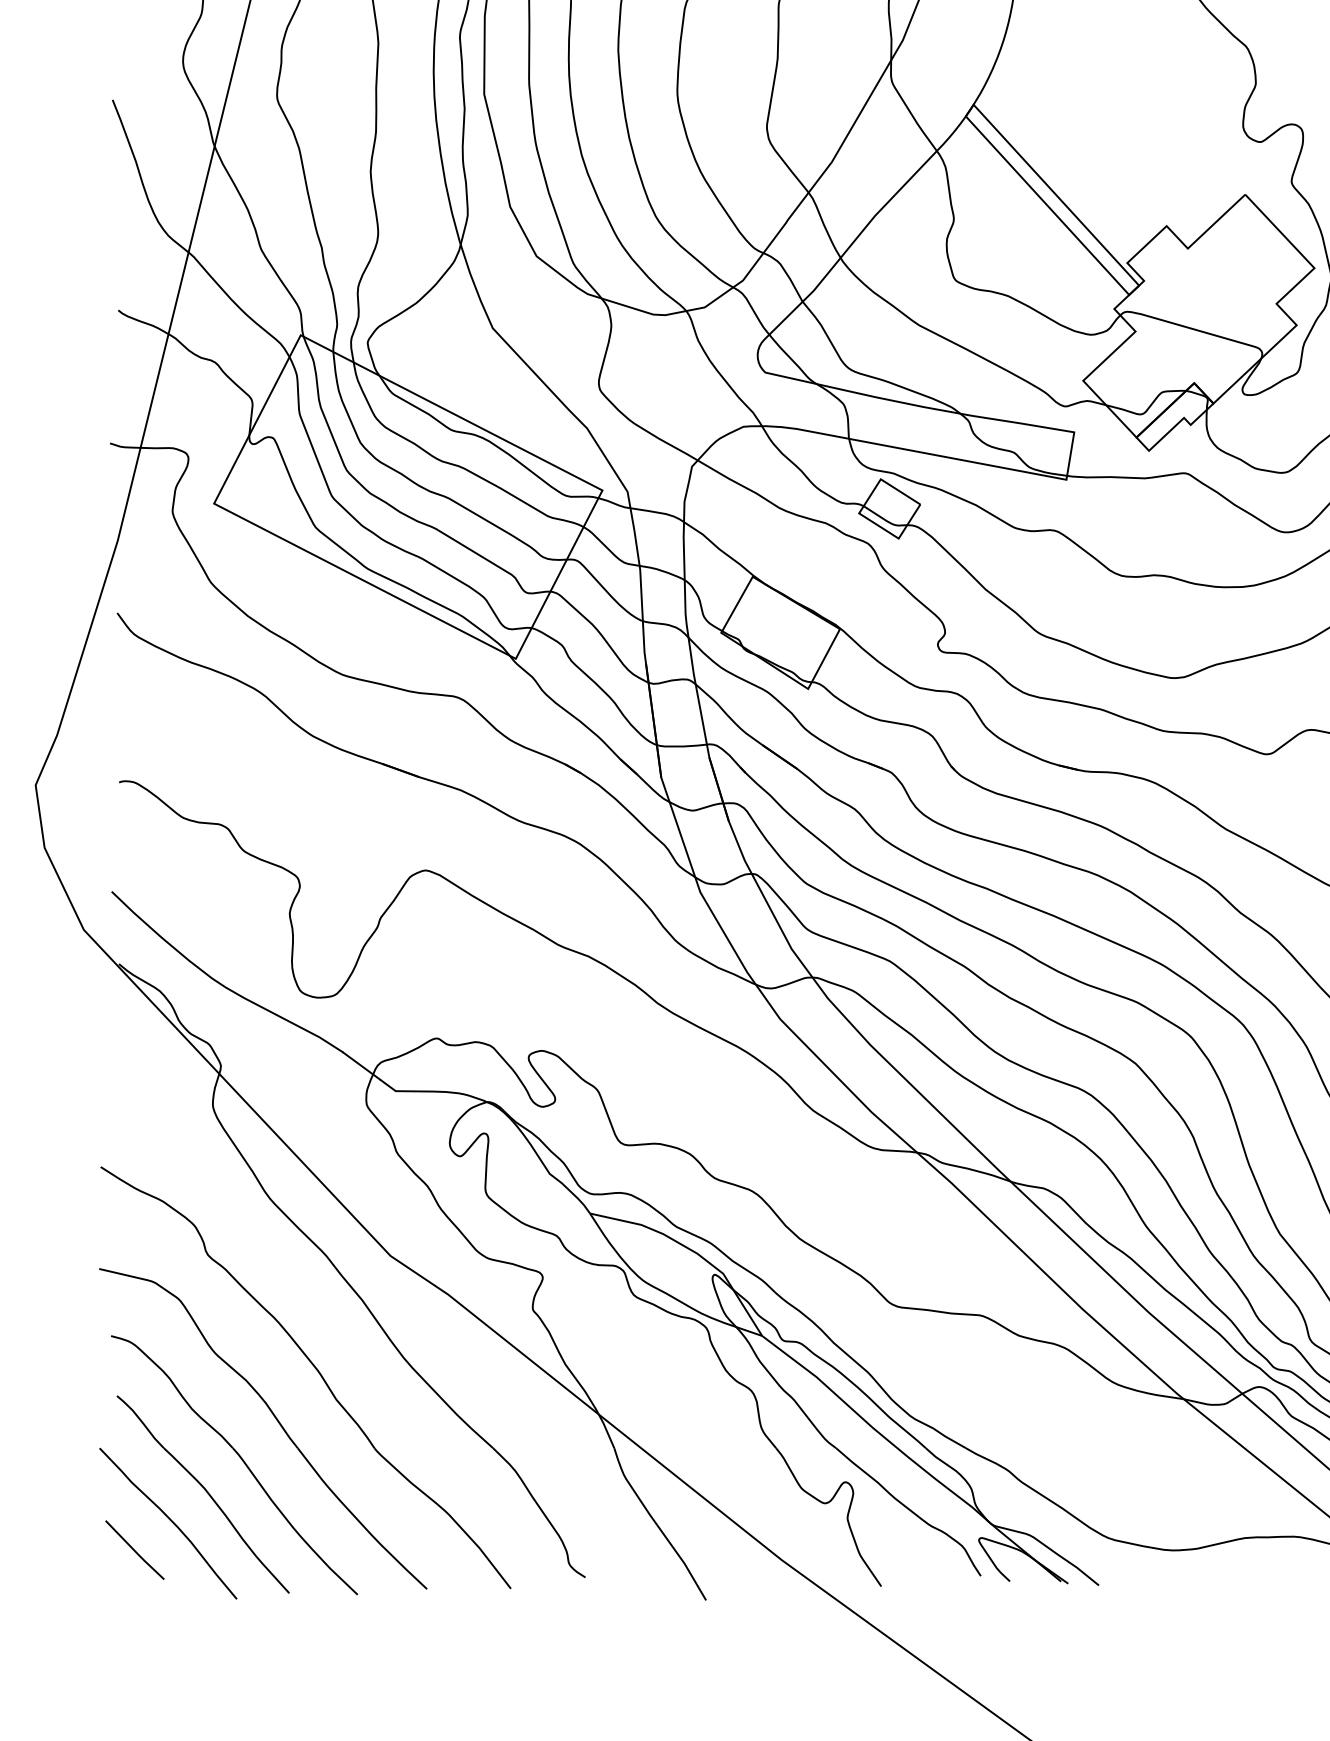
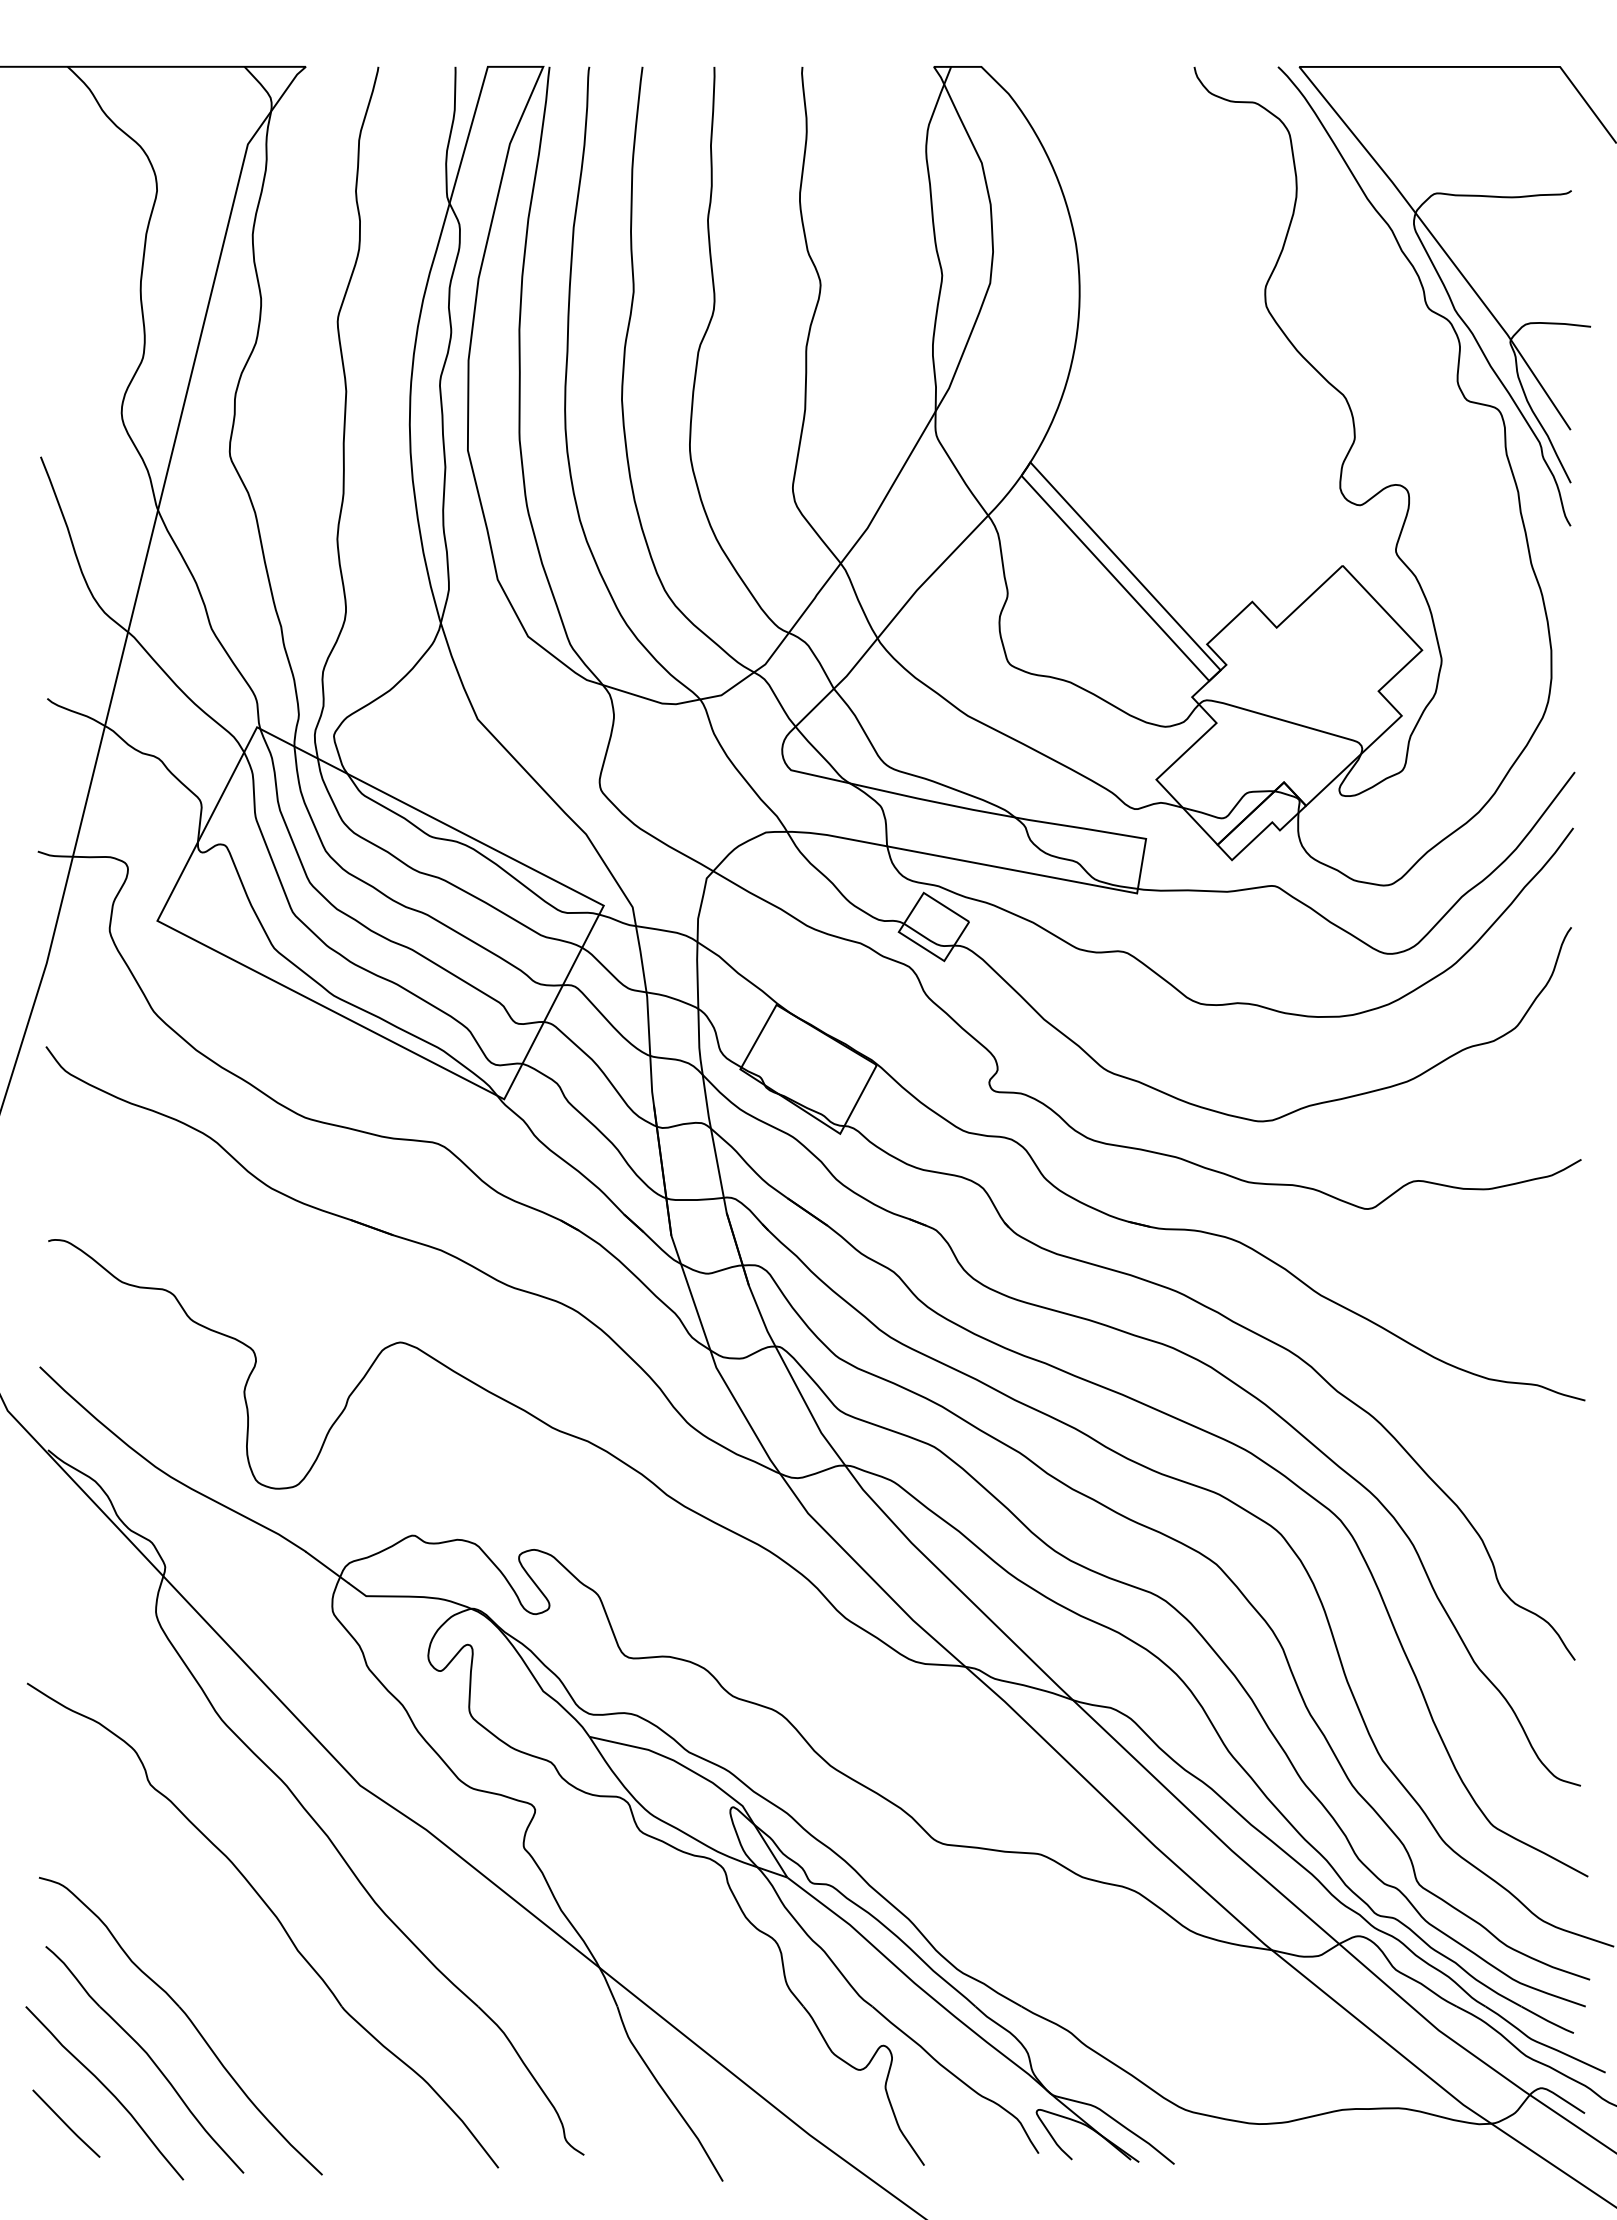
part: (275, 1418) -> (227, 1972), removed

